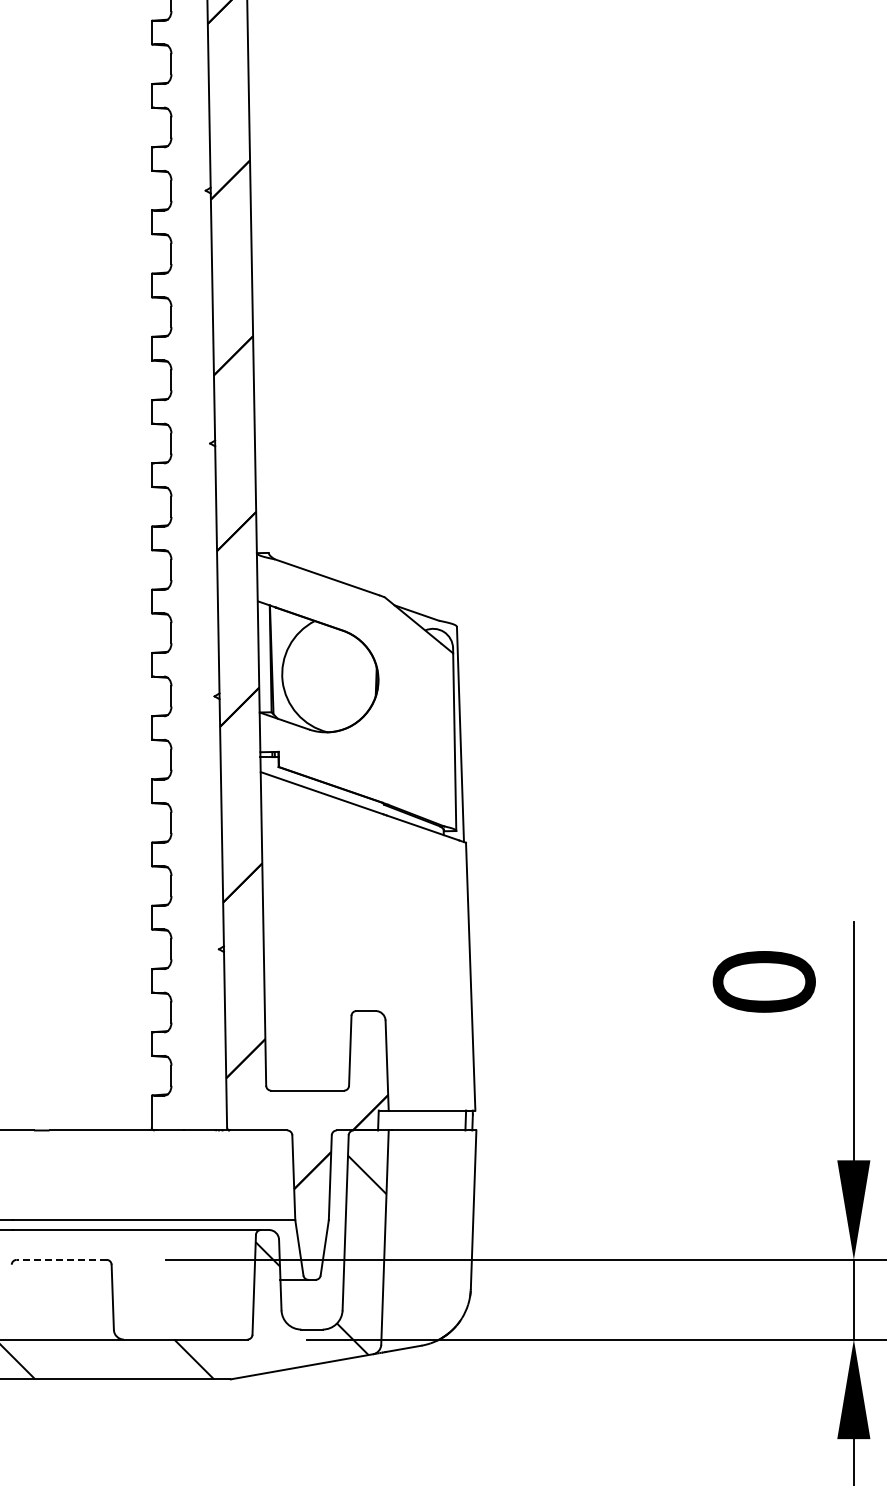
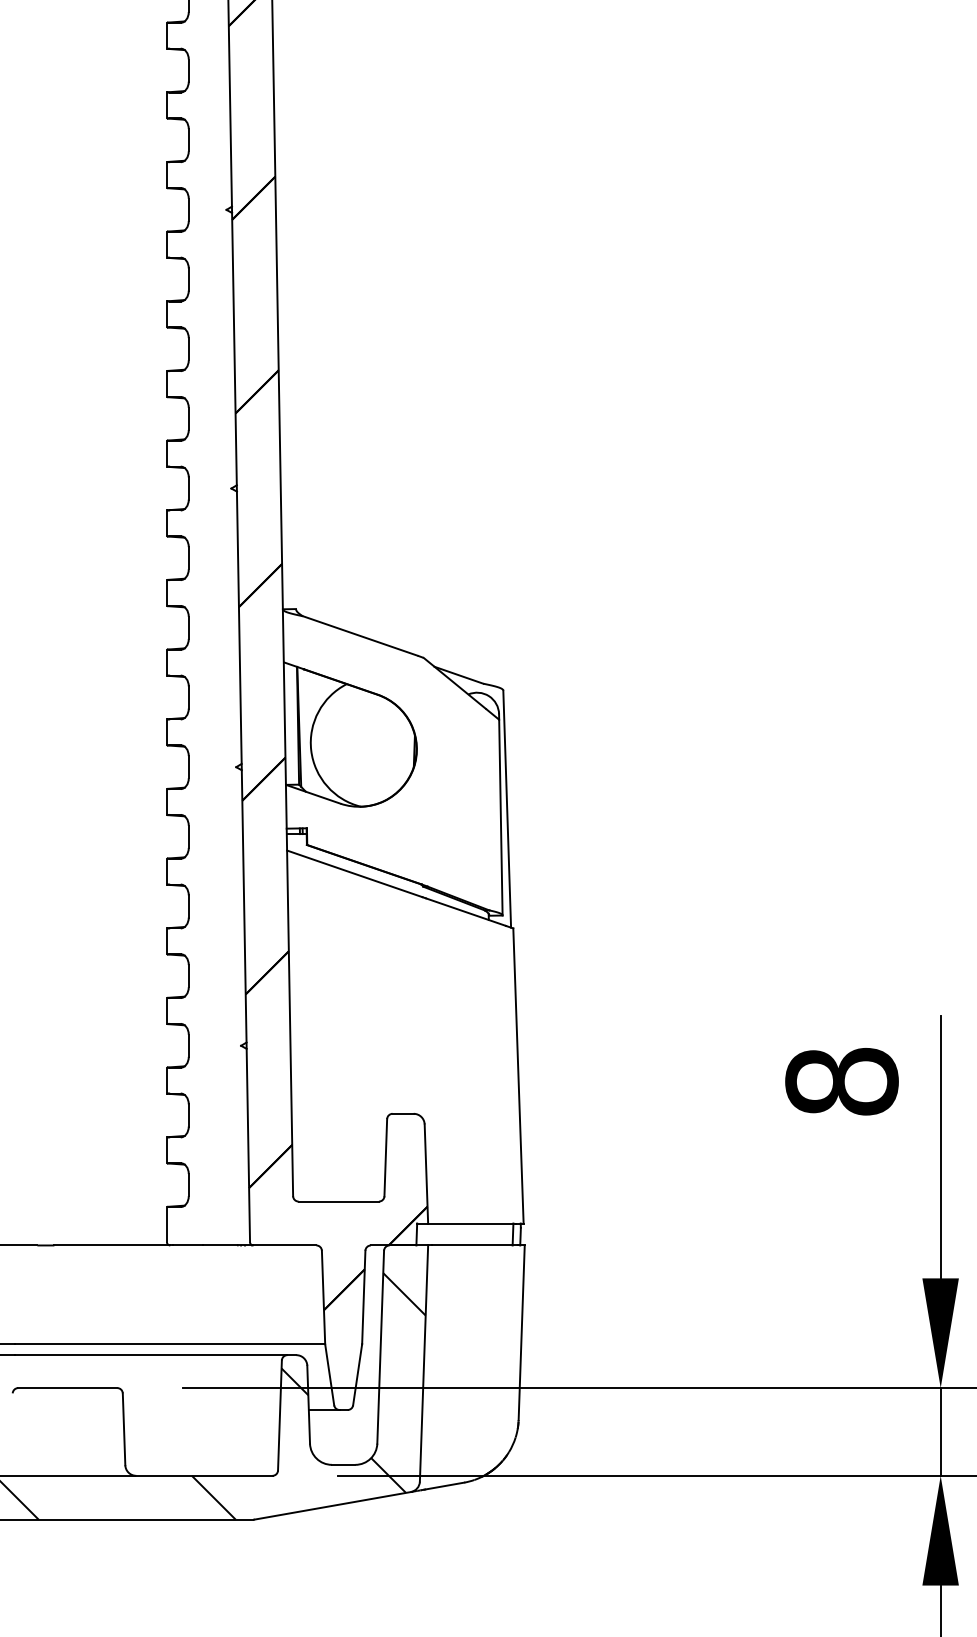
text: (764, 981) -> (842, 1081), 0 -> 8
line: (61, 1259) -> (67, 1387), dashed -> solid

